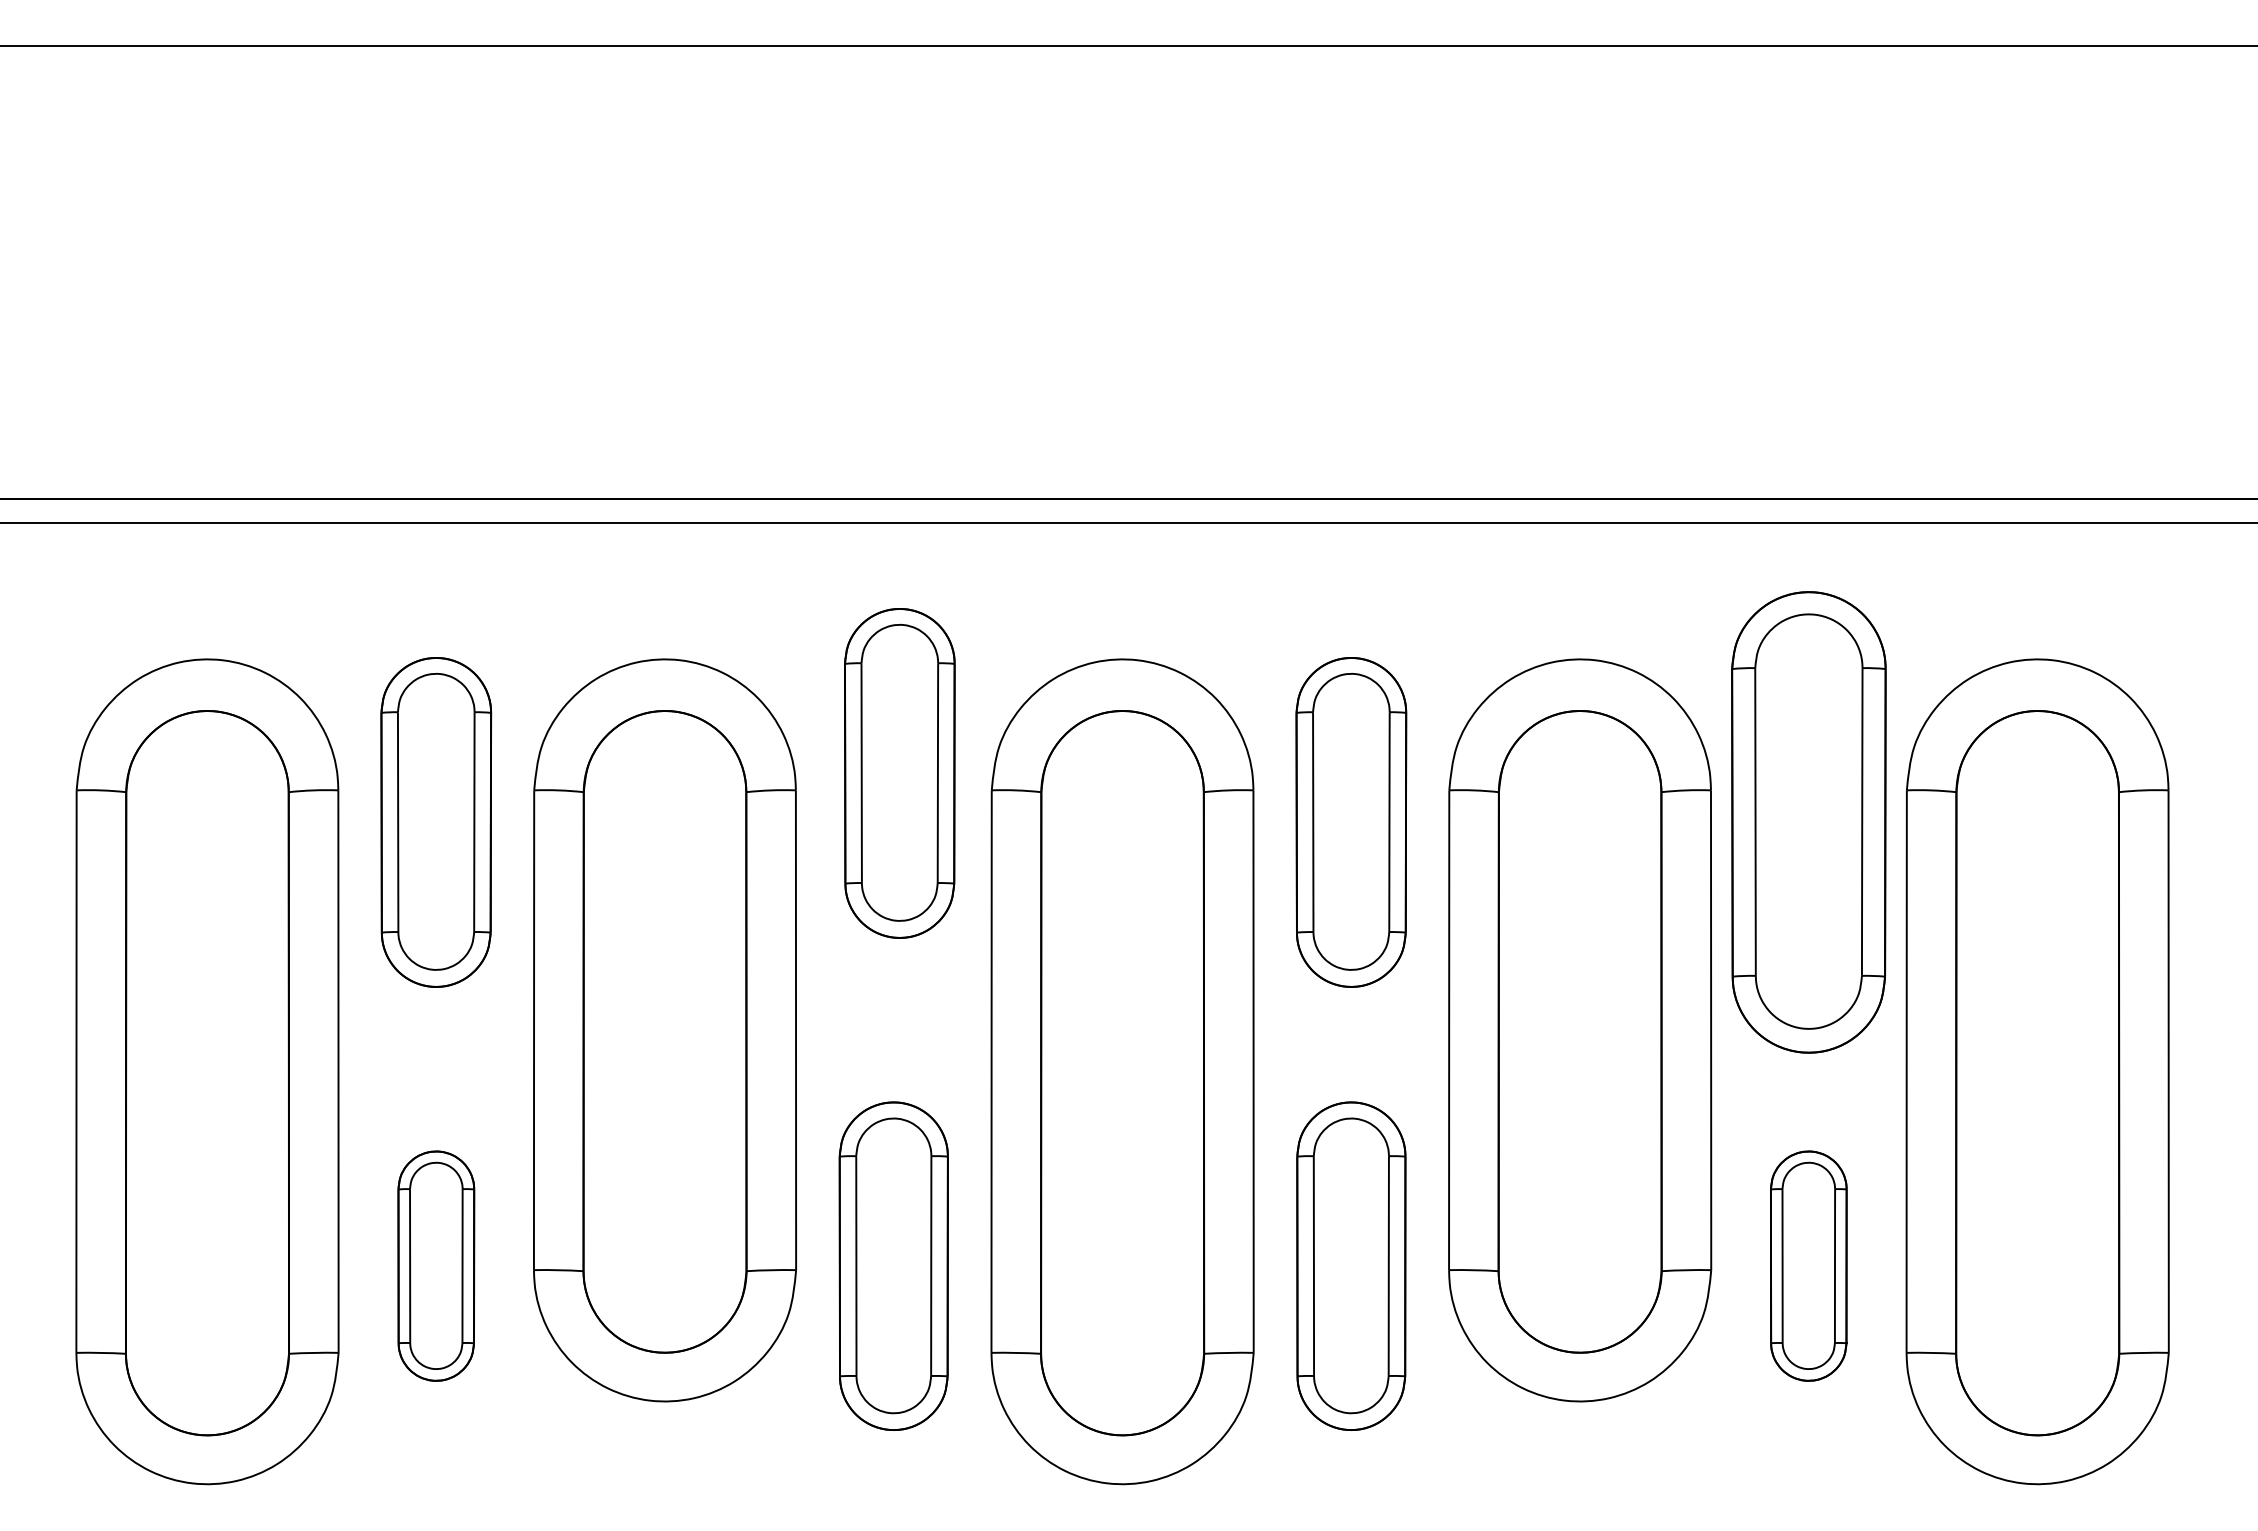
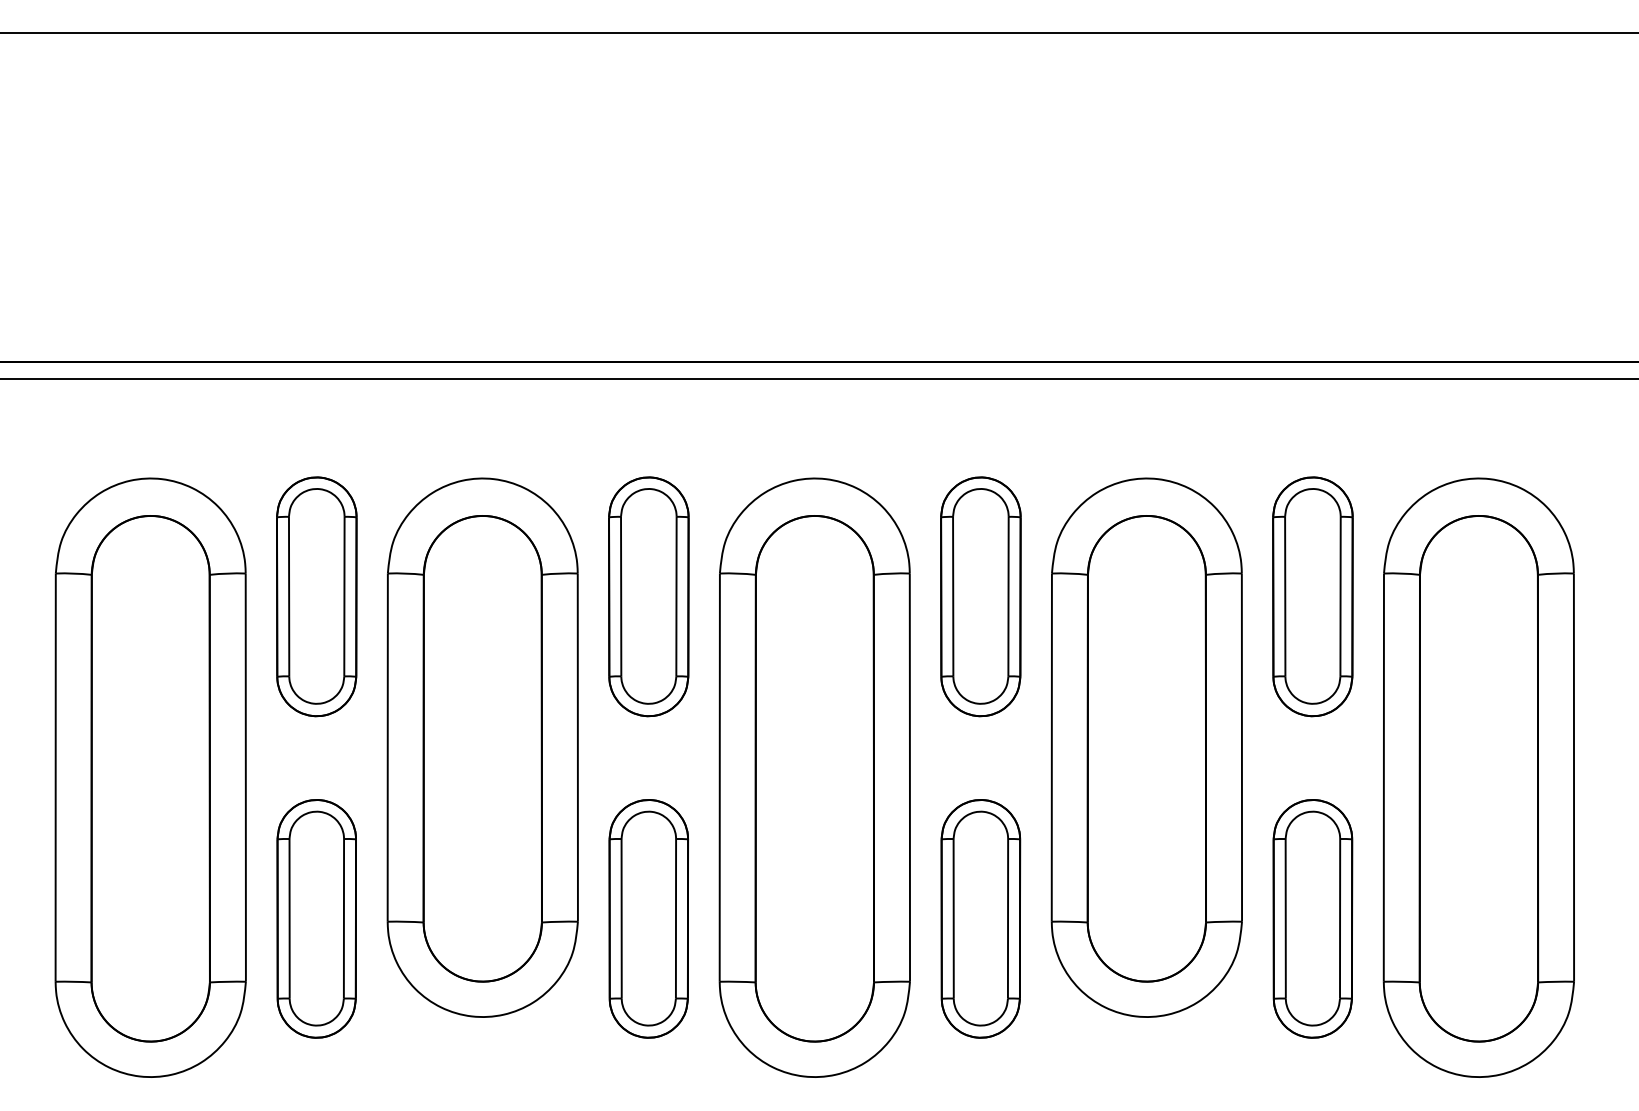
part: (899, 773) -> (648, 596), moved
part: (1808, 822) -> (1312, 596), size x0.71
part: (436, 1265) -> (316, 918), size x1.43
part: (1808, 1265) -> (1312, 918), size x1.43

